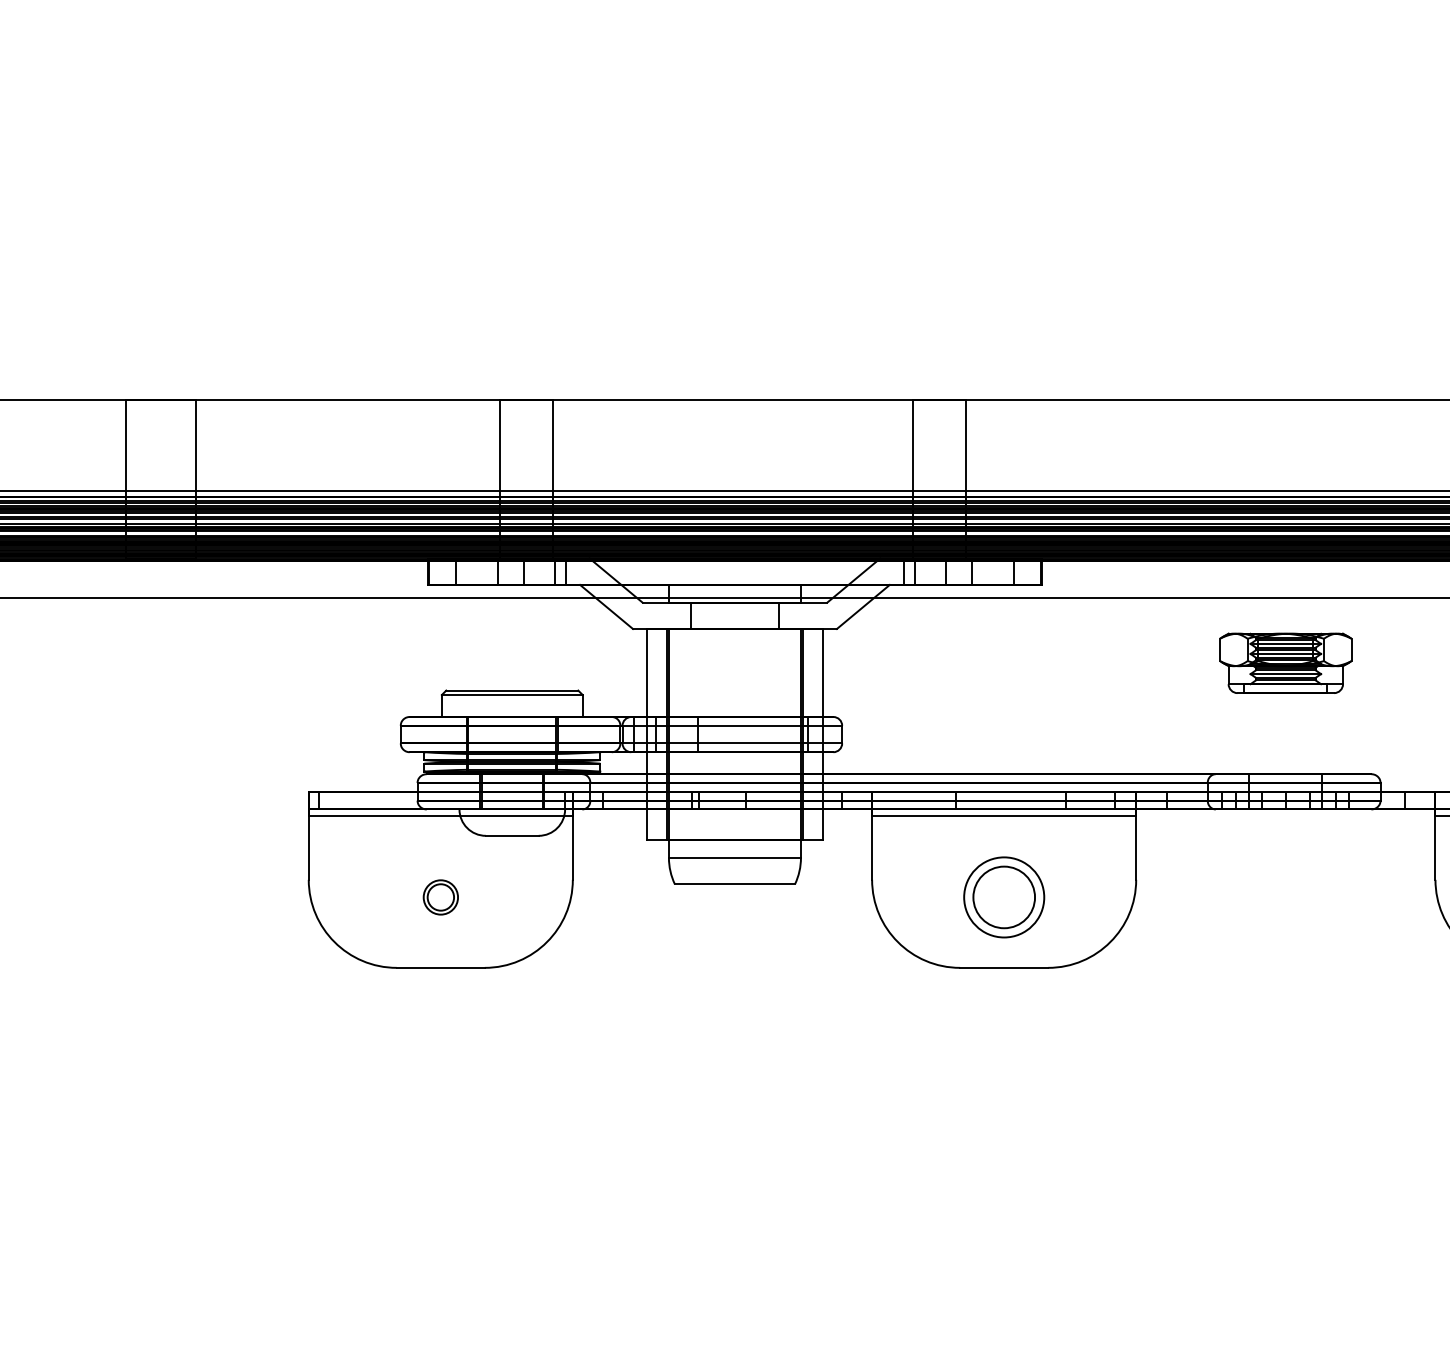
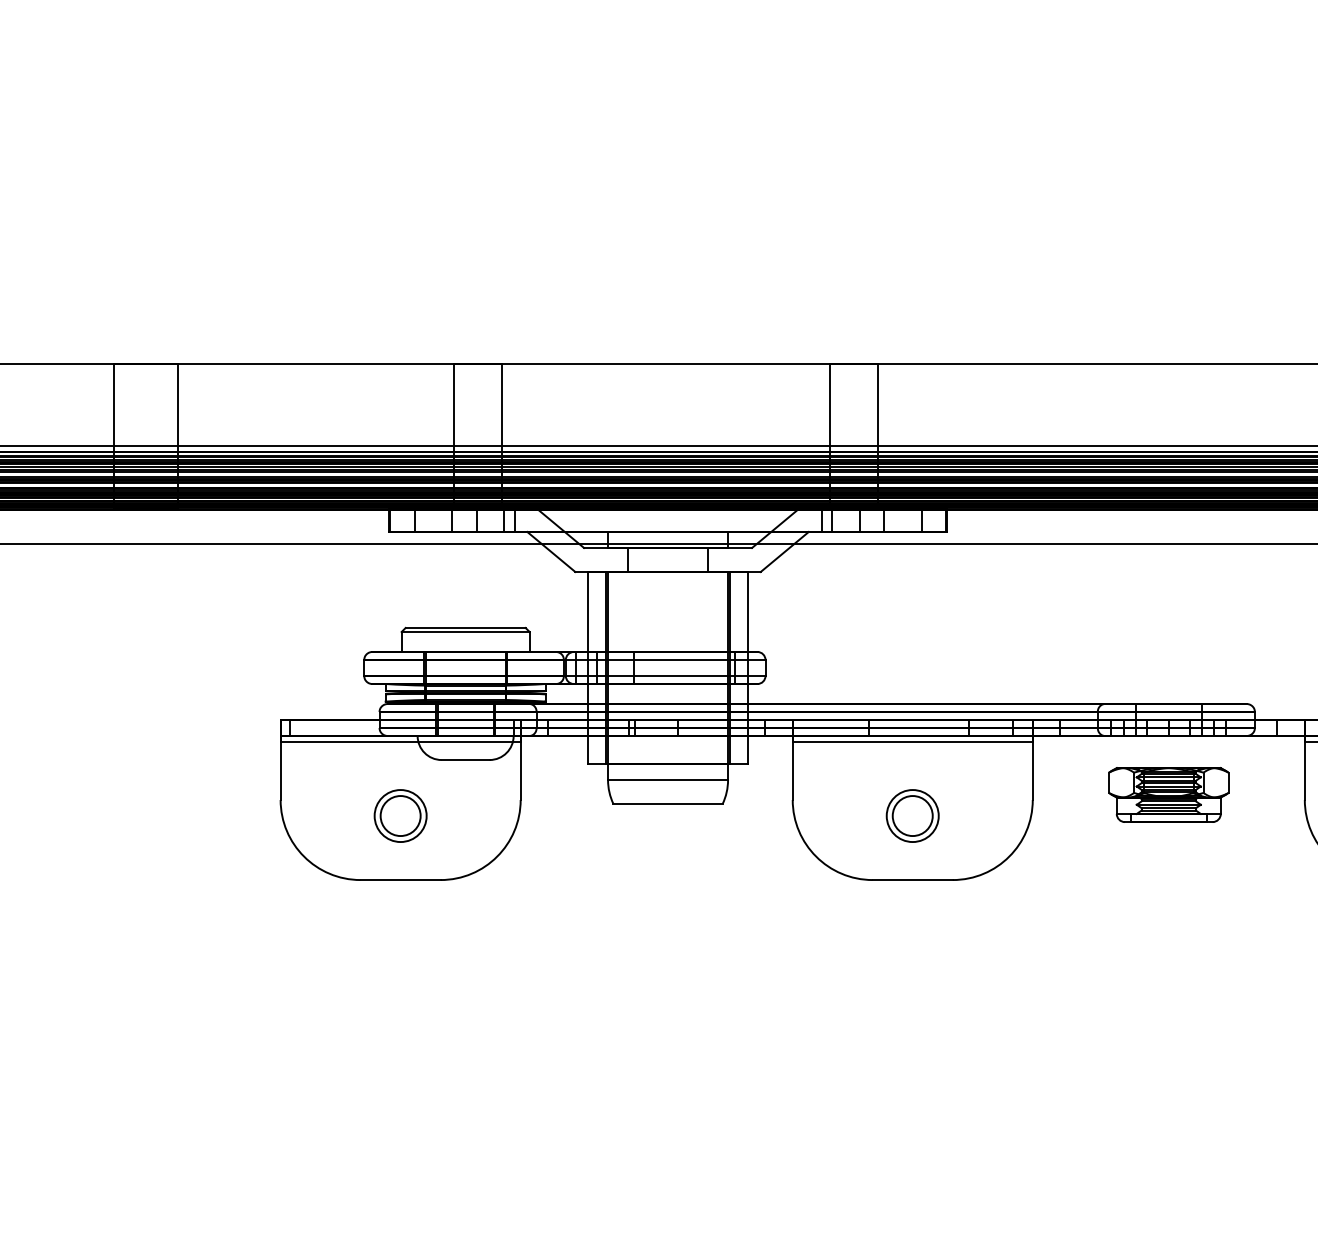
part: (1285, 662) -> (1168, 794), moved
part: (440, 897) -> (400, 816), size x1.67
part: (1003, 897) -> (912, 816), size x0.71

